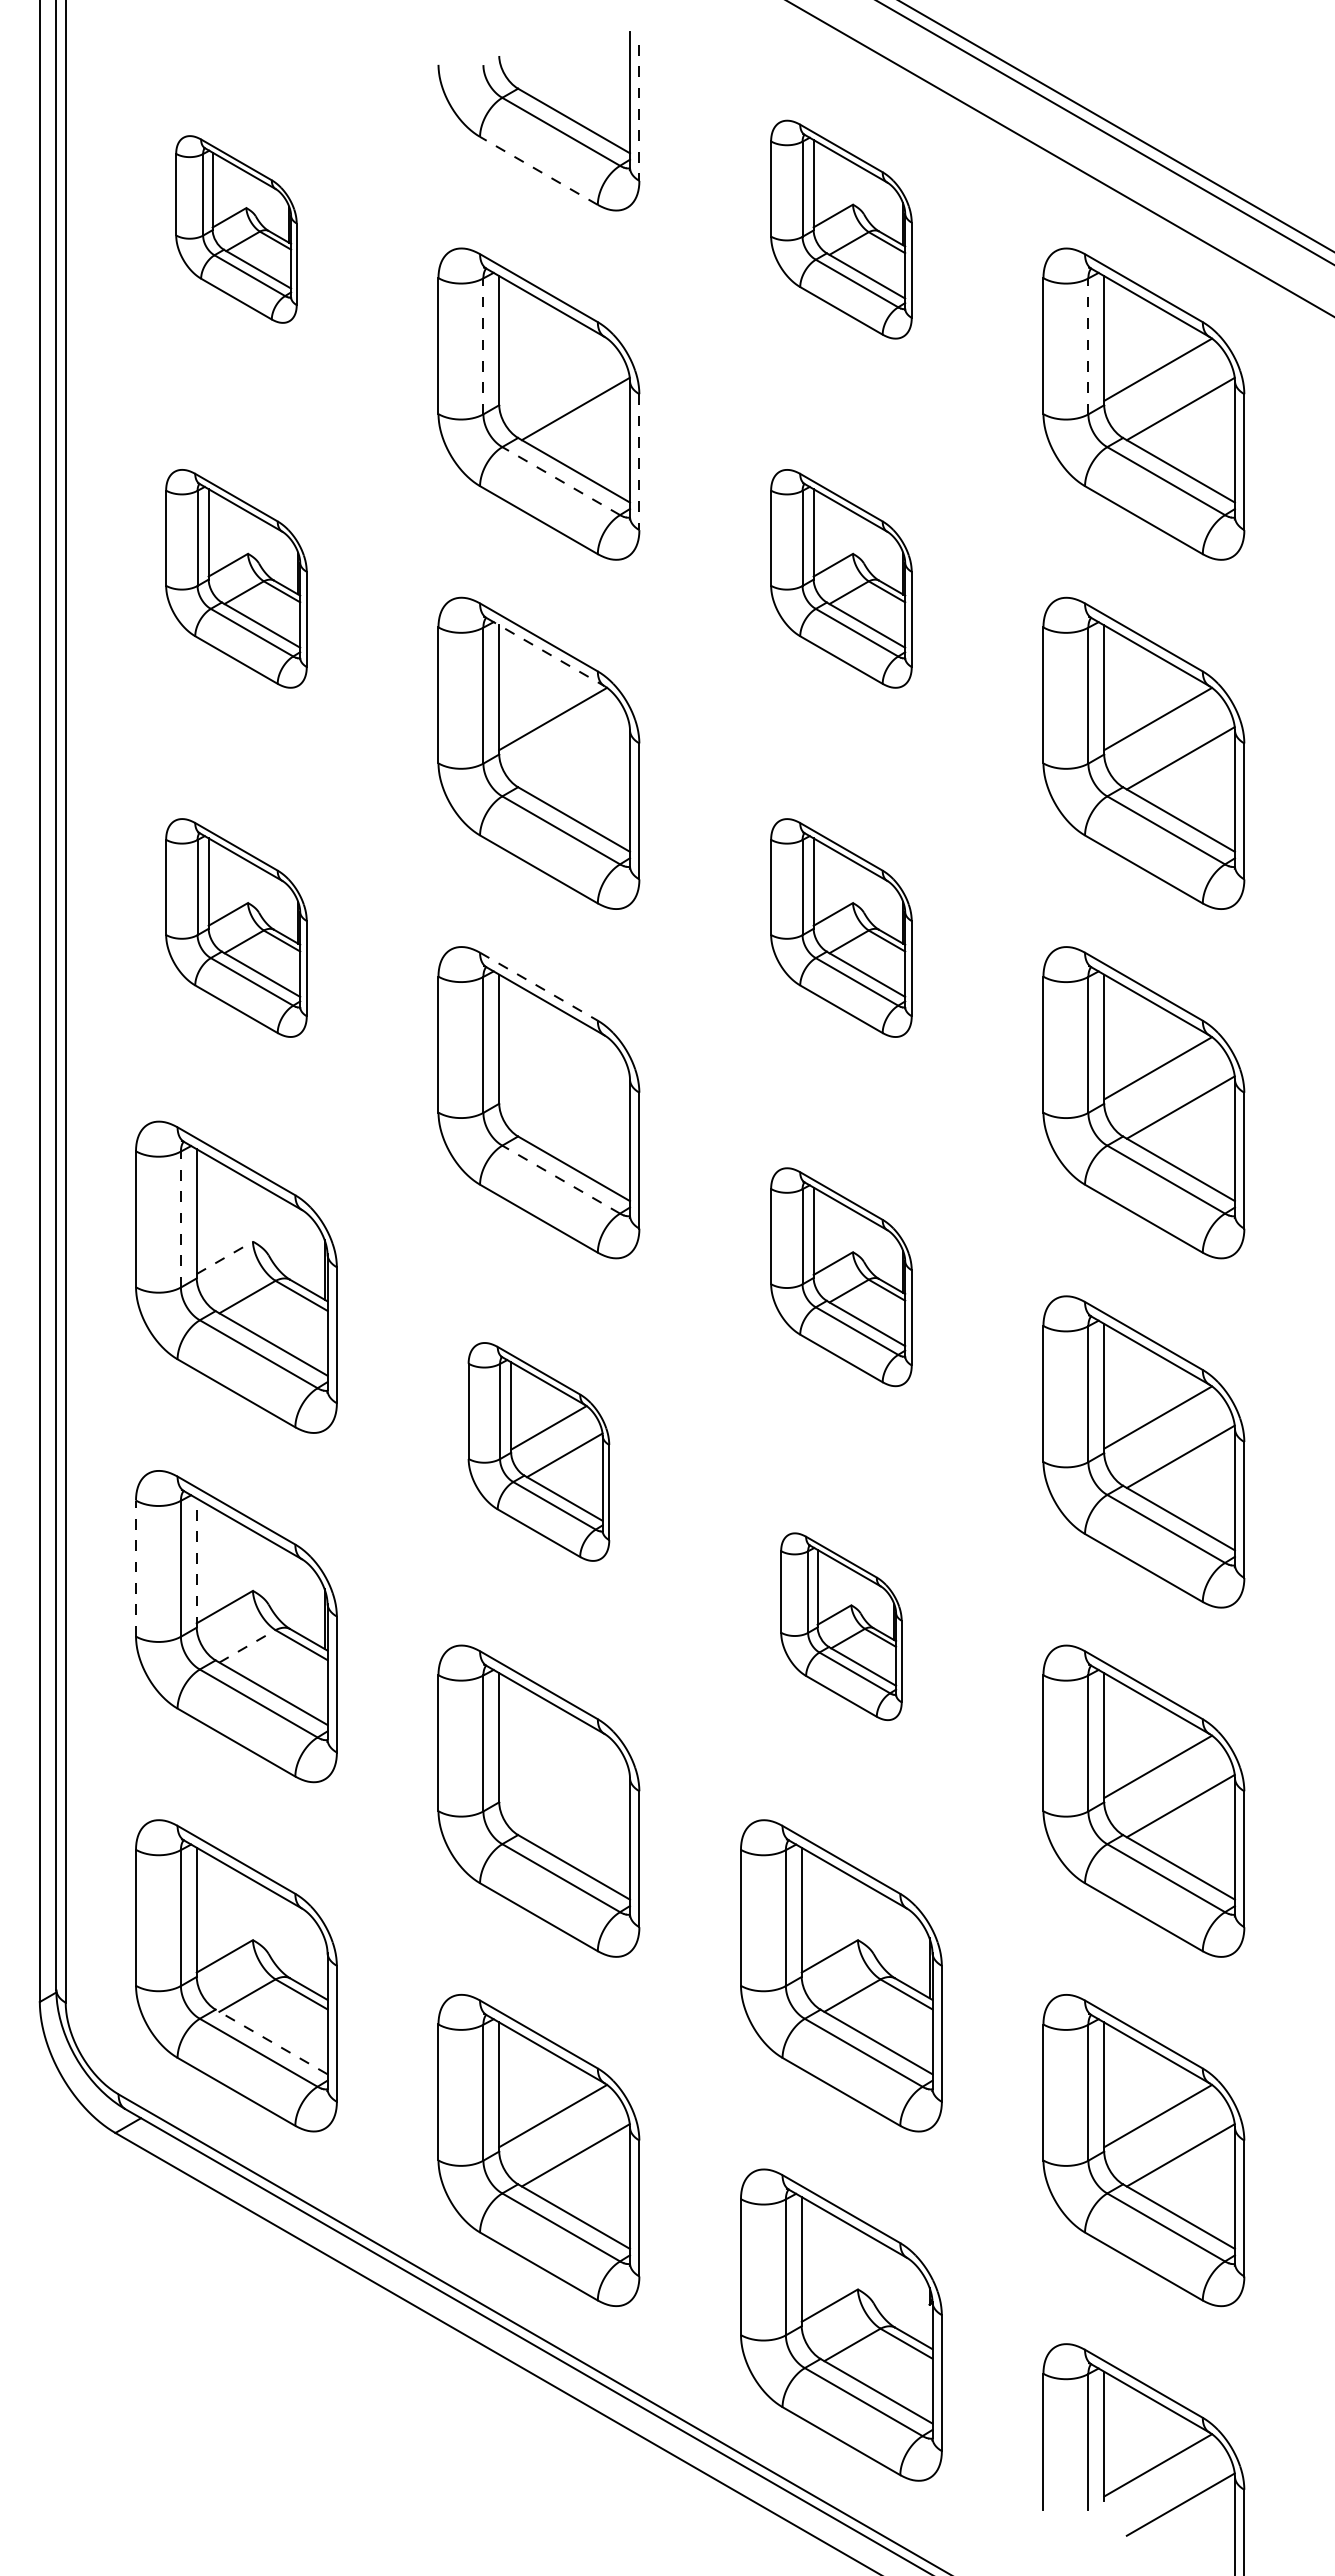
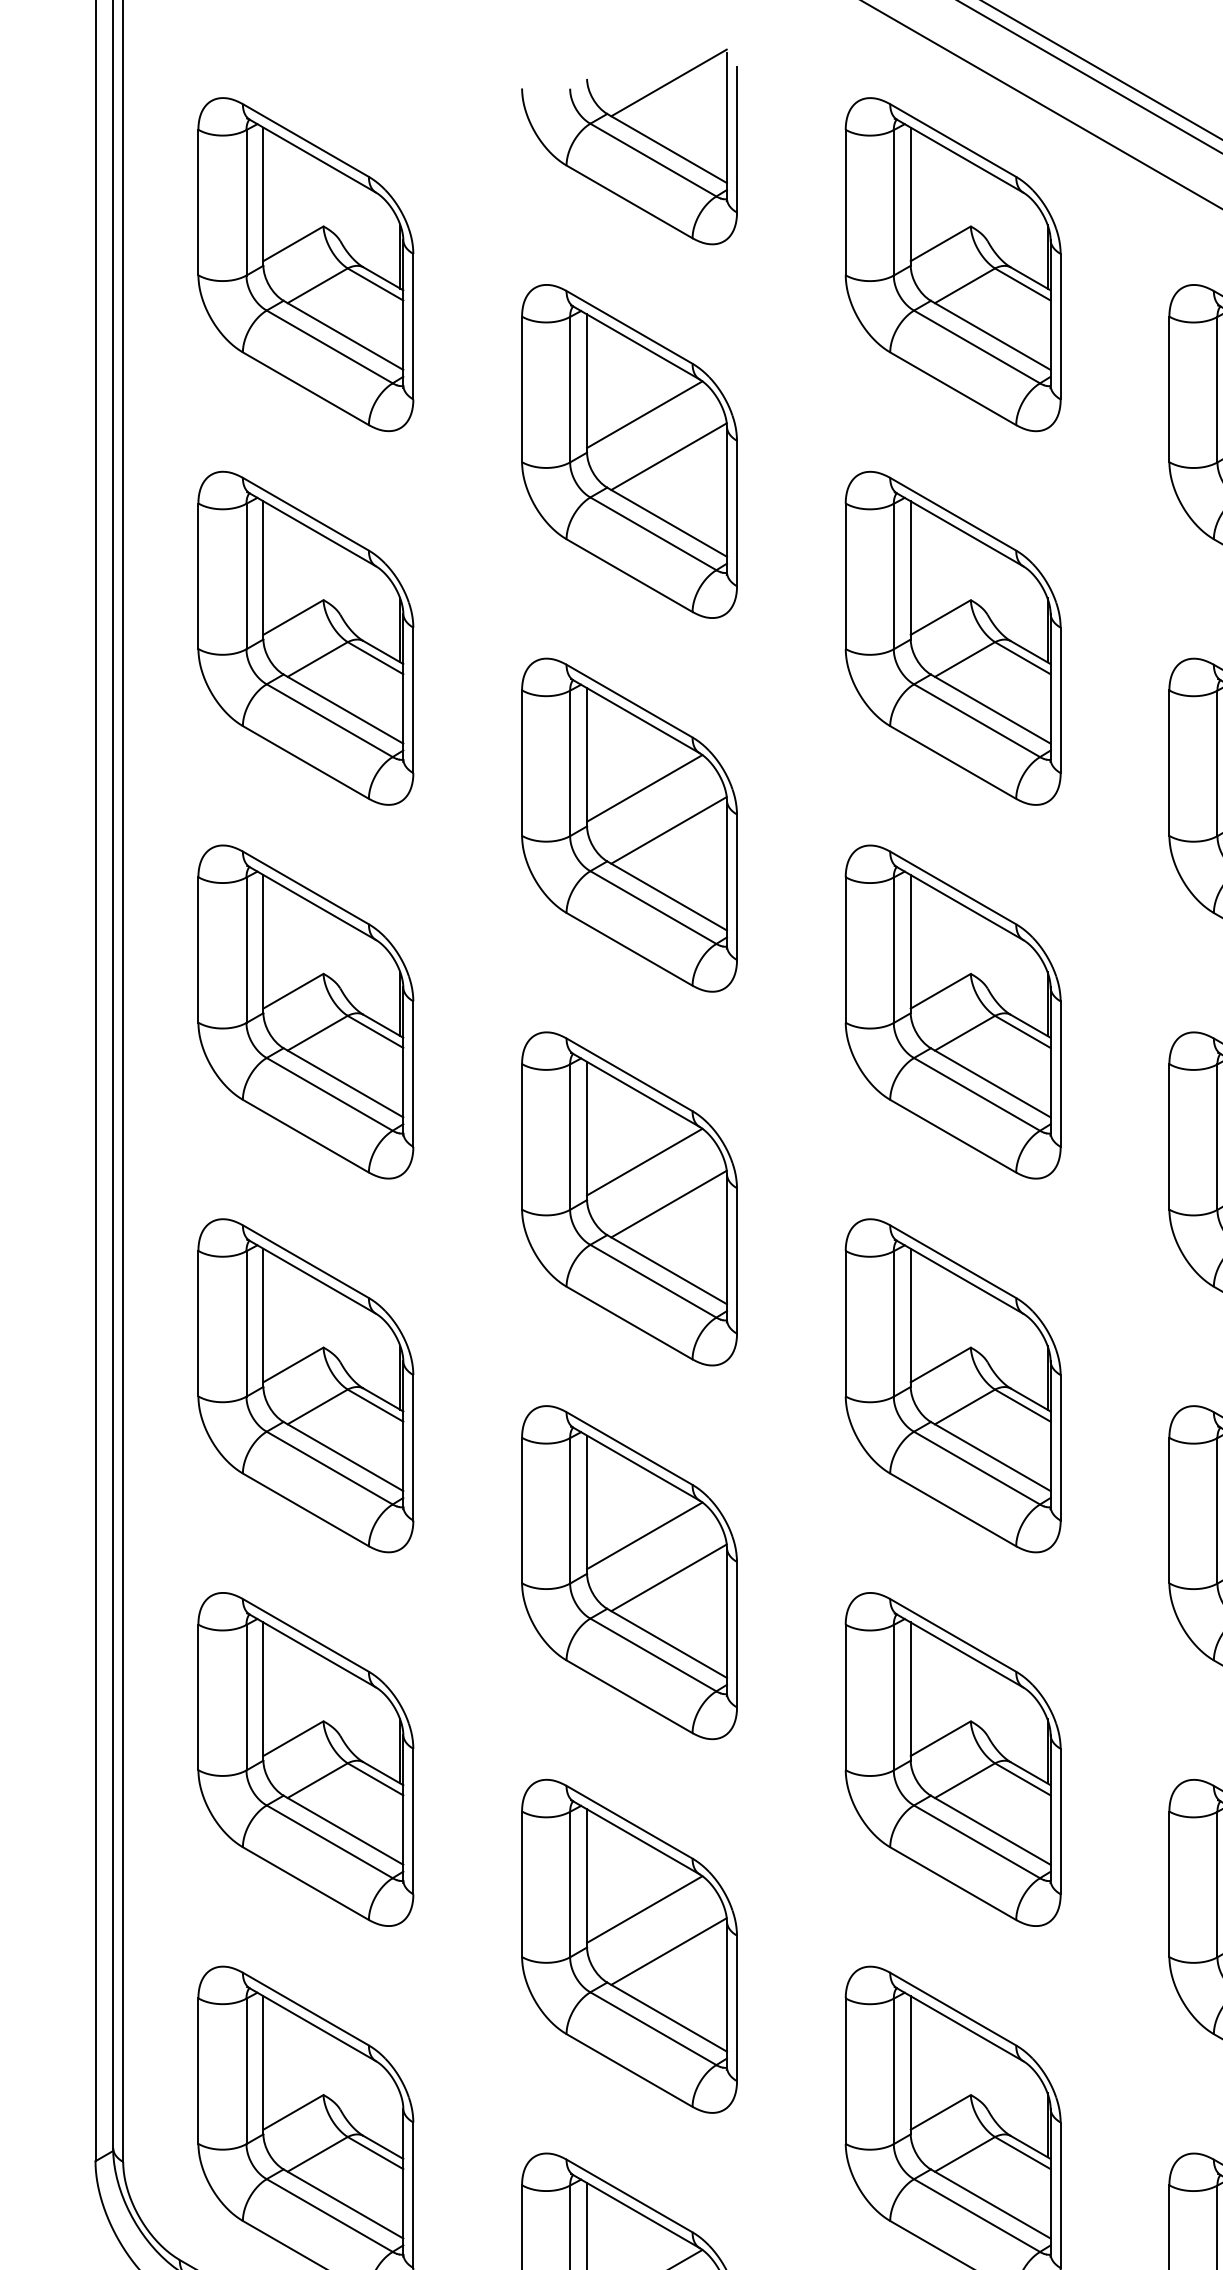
line: (575, 59) -> (668, 82), added
line: (639, 112) -> (737, 139), dashed -> solid
line: (538, 170) -> (629, 201), dashed -> solid
part: (236, 229) -> (305, 264), size x1.67
part: (841, 229) -> (953, 264), size x1.43
line: (483, 346) -> (570, 389), dashed -> solid
line: (1088, 346) -> (1217, 389), dashed -> solid
line: (553, 369) -> (645, 414), added
line: (639, 462) -> (737, 513), dashed -> solid
line: (561, 481) -> (653, 534), dashed -> solid
part: (236, 578) -> (305, 638), size x1.43
part: (841, 578) -> (953, 638), size x1.43
line: (545, 652) -> (636, 717), dashed -> solid
line: (575, 758) -> (668, 830), added
part: (236, 927) -> (305, 1011), size x1.43
part: (841, 927) -> (953, 1011), size x1.43
line: (538, 986) -> (629, 1074), dashed -> solid
line: (553, 1068) -> (645, 1162), added
line: (575, 1107) -> (668, 1204), added
line: (561, 1179) -> (653, 1281), dashed -> solid
line: (180, 1219) -> (246, 1323), dashed -> solid
line: (225, 1257) -> (294, 1364), dashed -> solid
part: (841, 1276) -> (953, 1384), size x1.43
part: (538, 1451) -> (629, 1572), size x1.43
line: (196, 1563) -> (263, 1691), dashed -> solid
line: (135, 1568) -> (197, 1697), dashed -> solid
part: (841, 1626) -> (953, 1759), size x1.67
line: (247, 1646) -> (317, 1780), dashed -> solid
line: (553, 1766) -> (645, 1909), added
line: (575, 1805) -> (668, 1950), added
line: (271, 2041) -> (343, 2203), dashed -> solid

